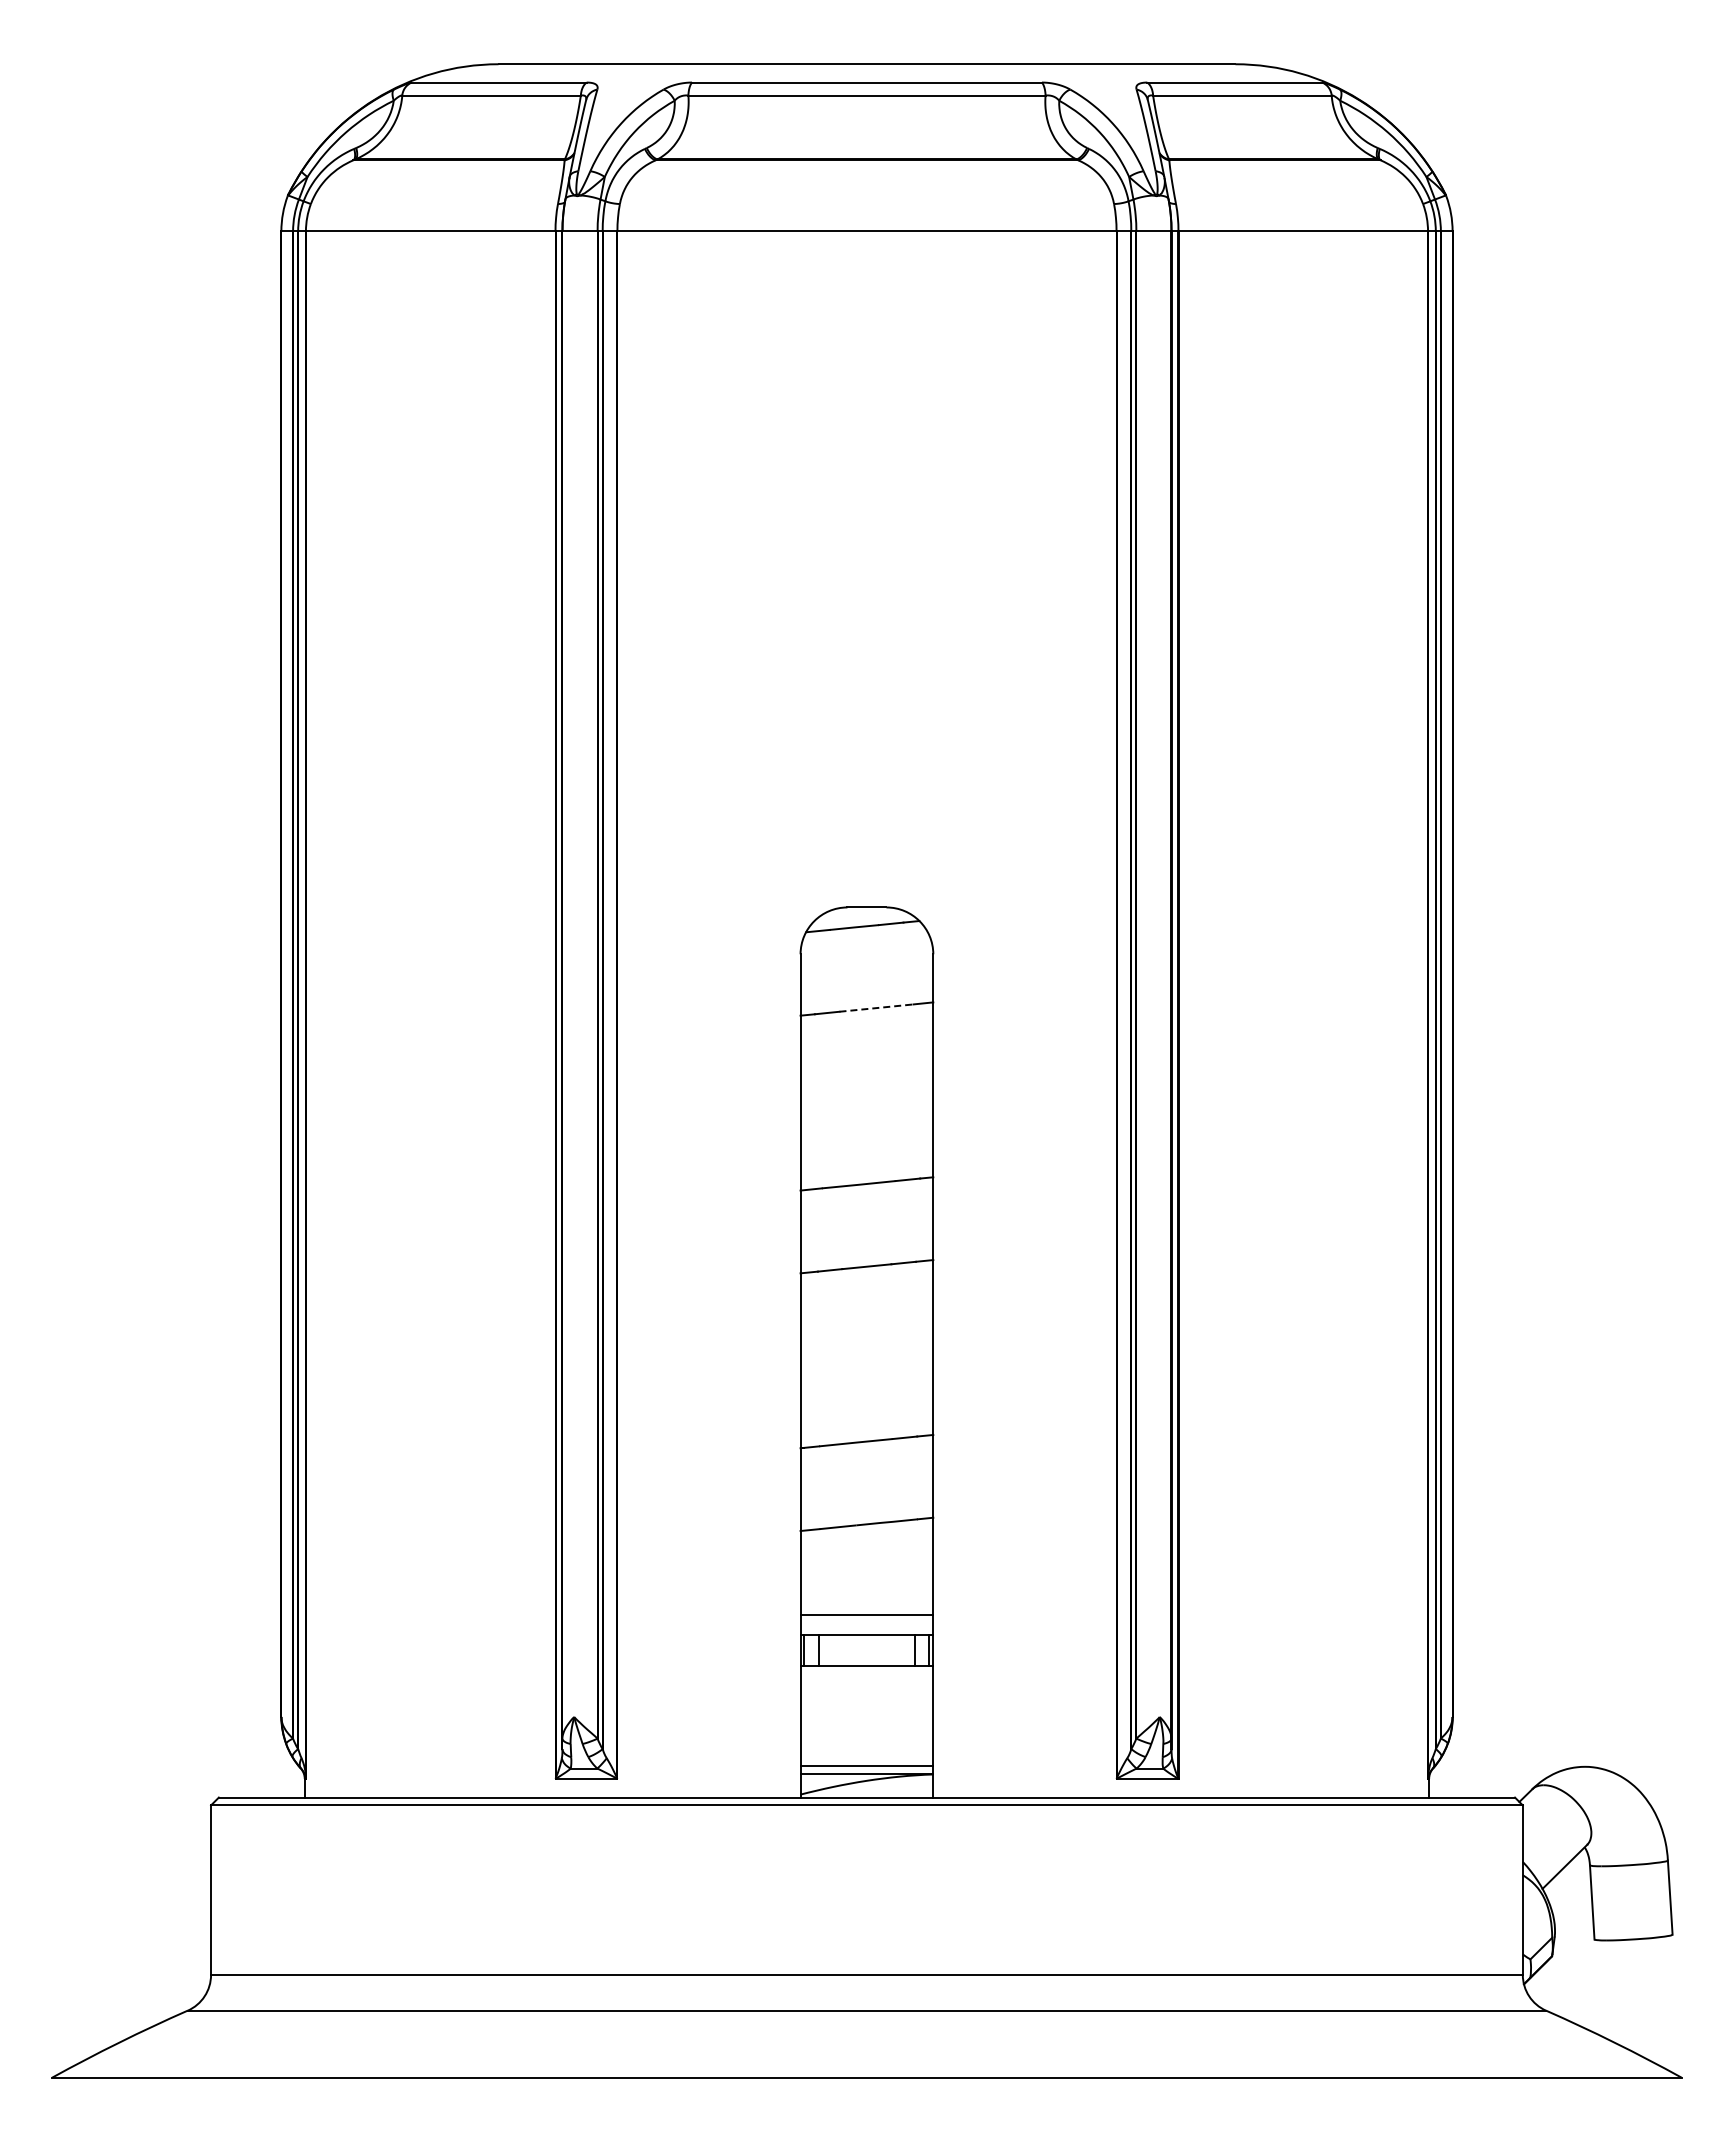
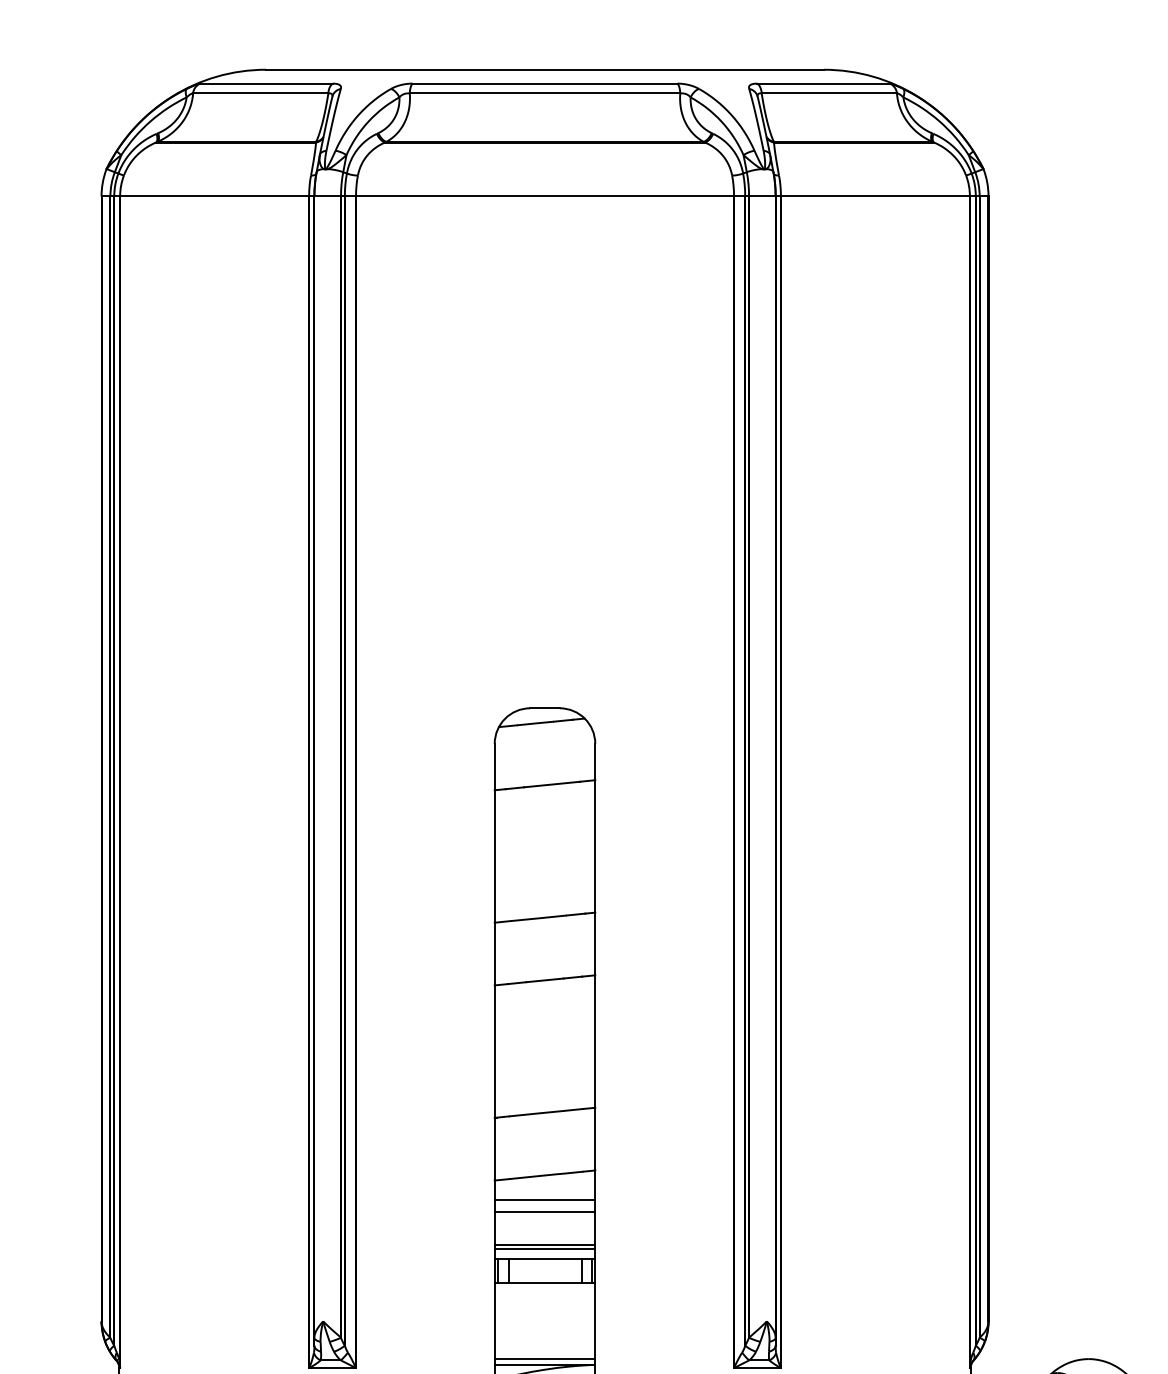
line: (876, 1008) -> (552, 784), dashed -> solid
line: (866, 1557) -> (544, 1200), added
line: (866, 1572) -> (544, 1211), added
line: (866, 1620) -> (544, 1248), added

